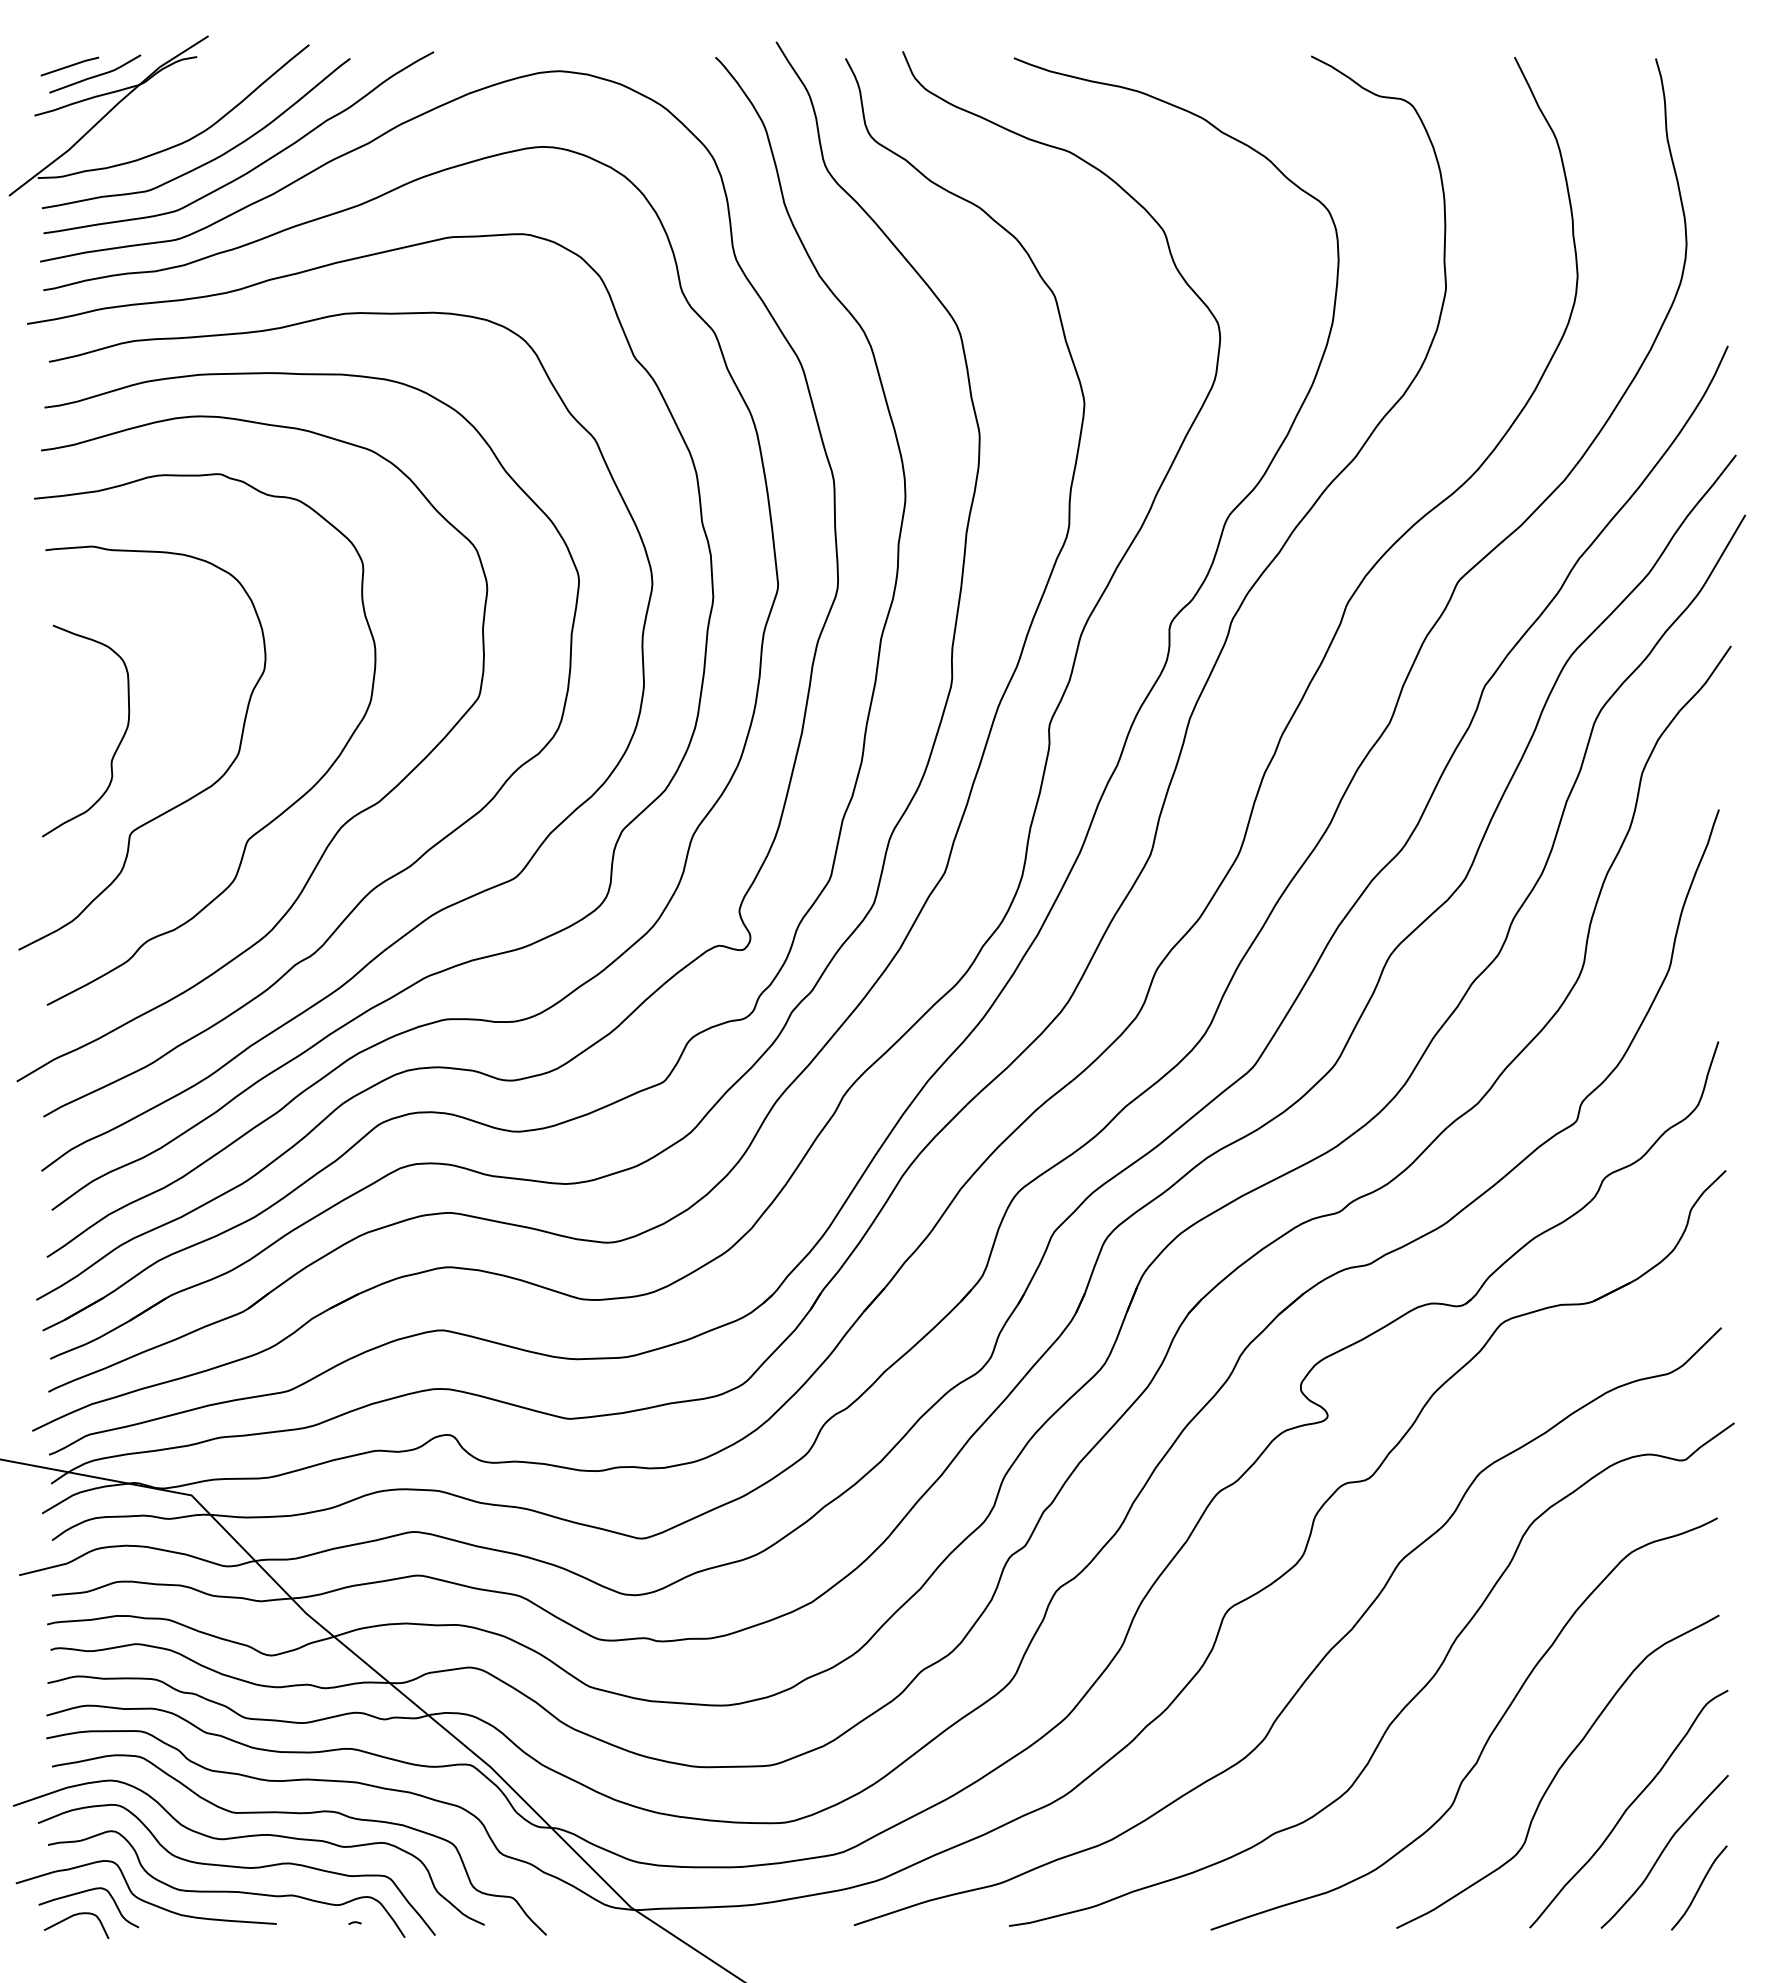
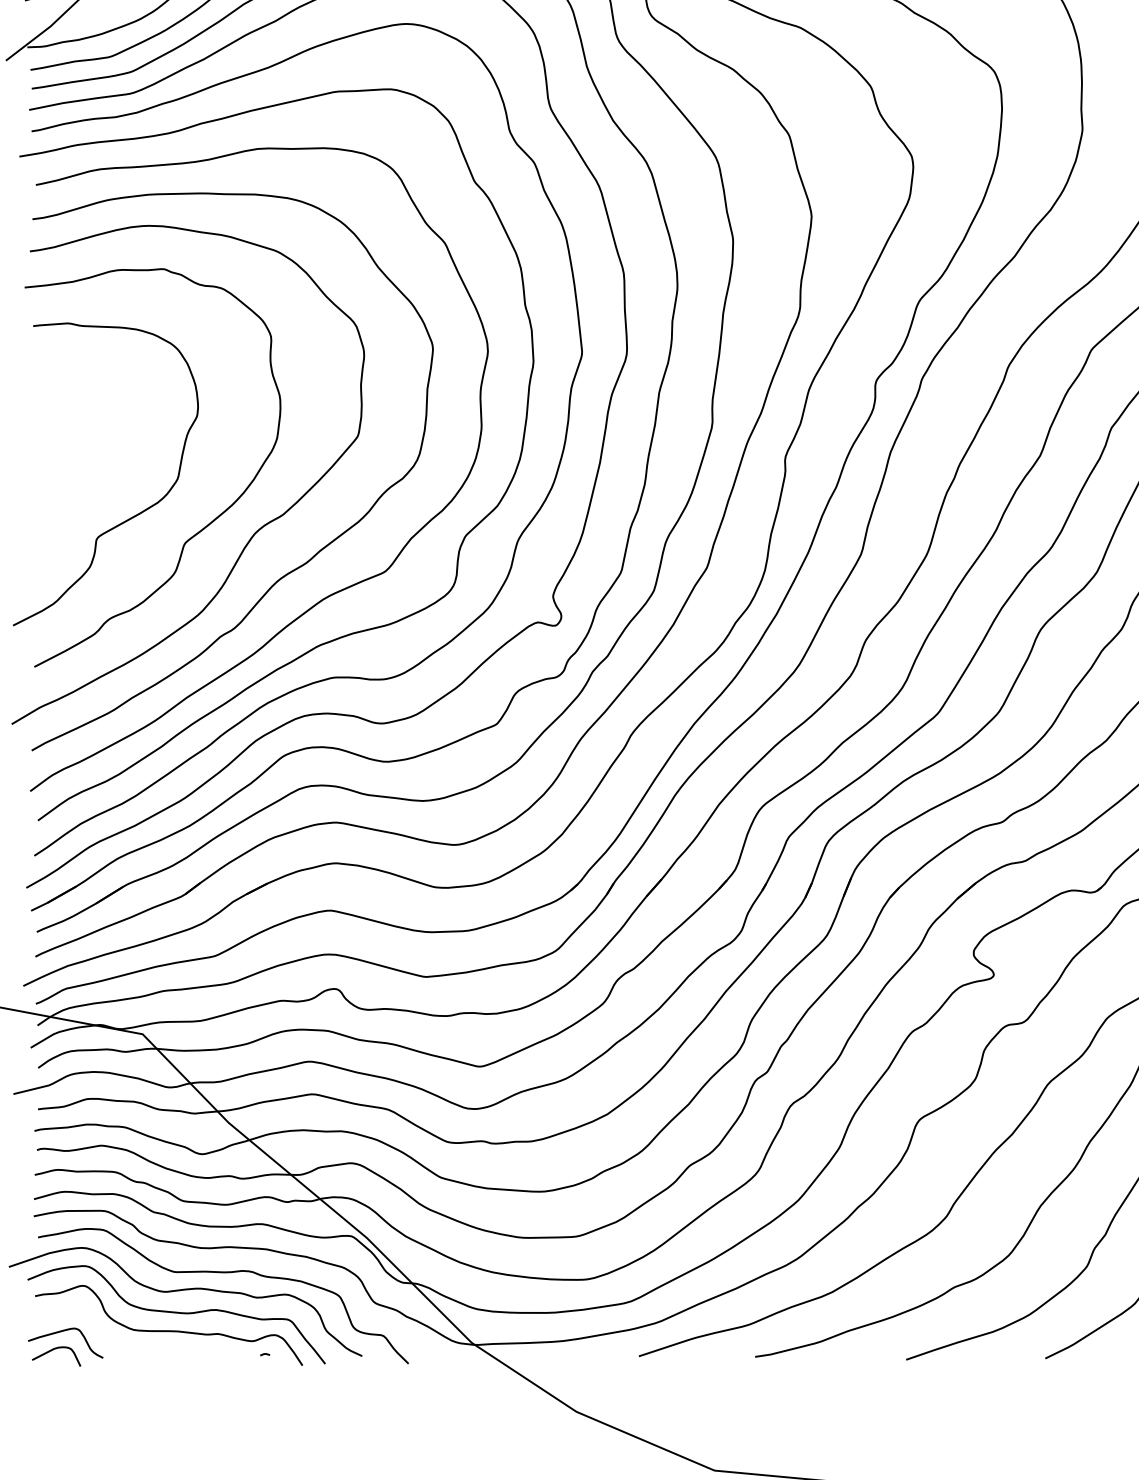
curve: (117, 746) -> (87, 473), removed
curve: (141, 1898) -> (105, 1336), removed

